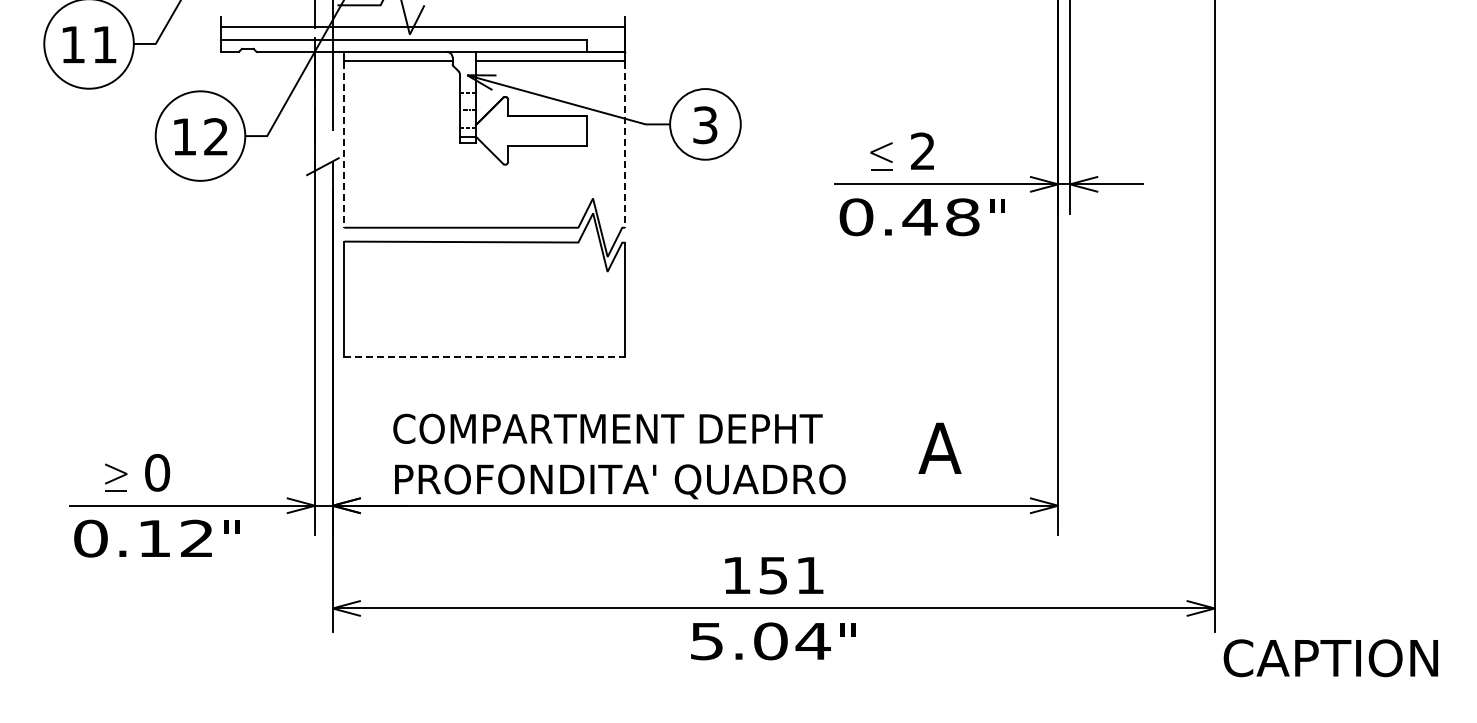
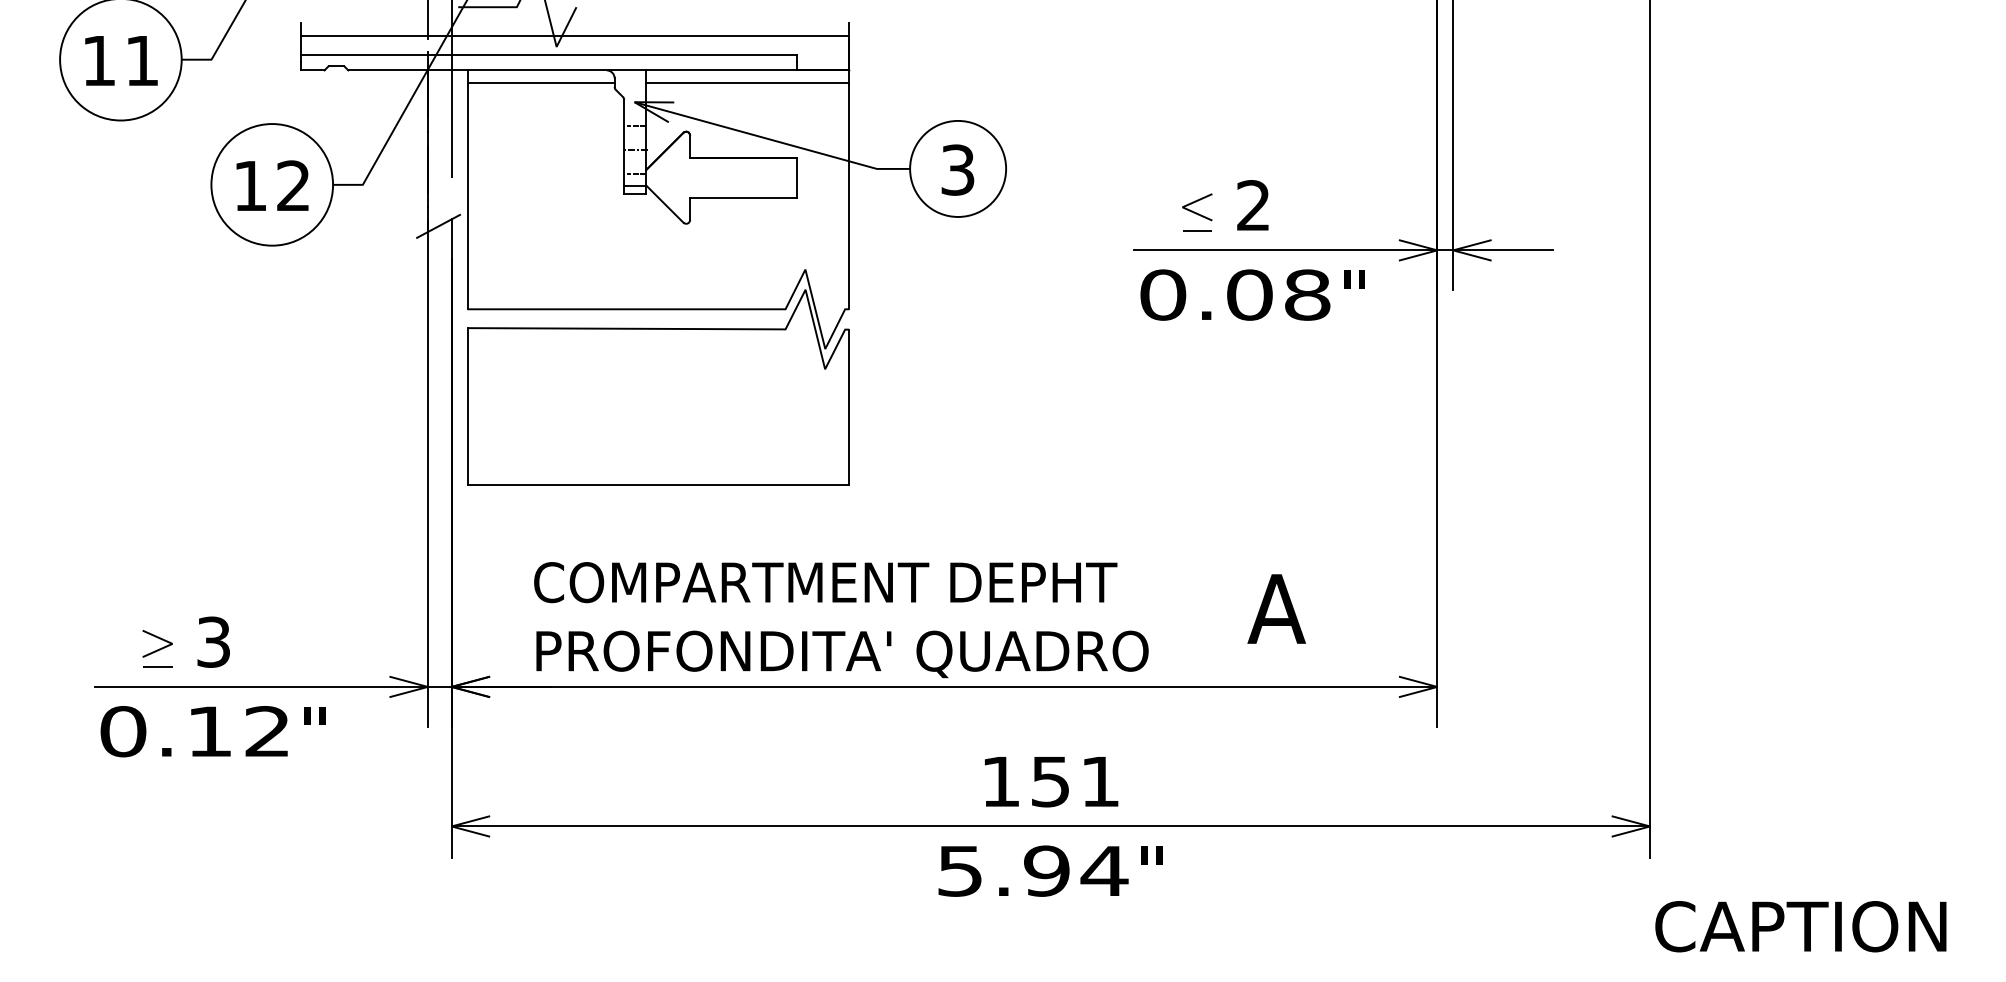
line: (344, 145) -> (467, 197), dashed -> solid
line: (625, 145) -> (849, 197), dashed -> solid
text: (919, 217) -> (1248, 295), 0.48 -> 0.08
line: (485, 357) -> (659, 485), dashed -> solid
text: (157, 472) -> (213, 641), 0 -> 3
text: (770, 641) -> (1046, 871), 5.04 -> 5.94
text: (1330, 658) -> (1800, 927), moved

